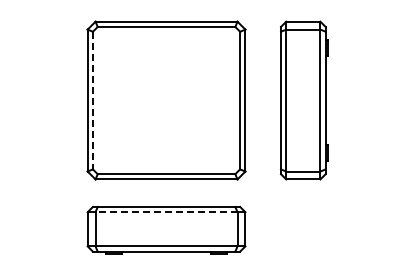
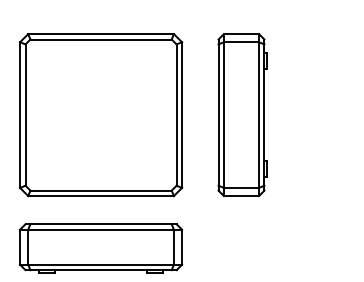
line: (92, 100) -> (25, 114), dashed -> solid
line: (166, 212) -> (101, 229), dashed -> solid

